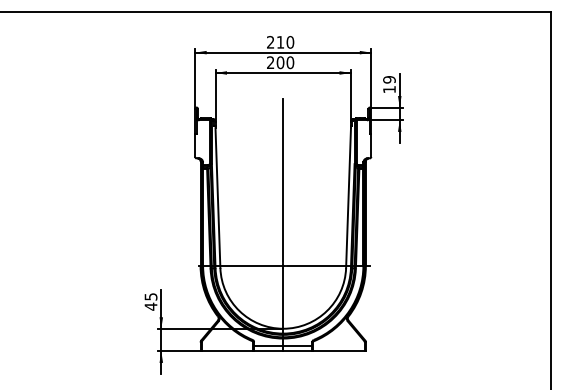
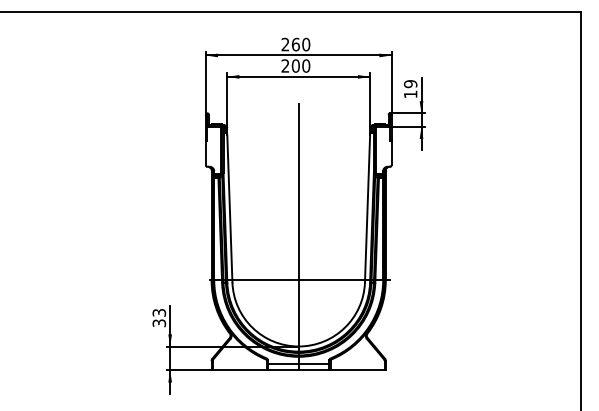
text: (280, 42) -> (295, 44), 210 -> 260
text: (150, 301) -> (158, 317), 45 -> 33

